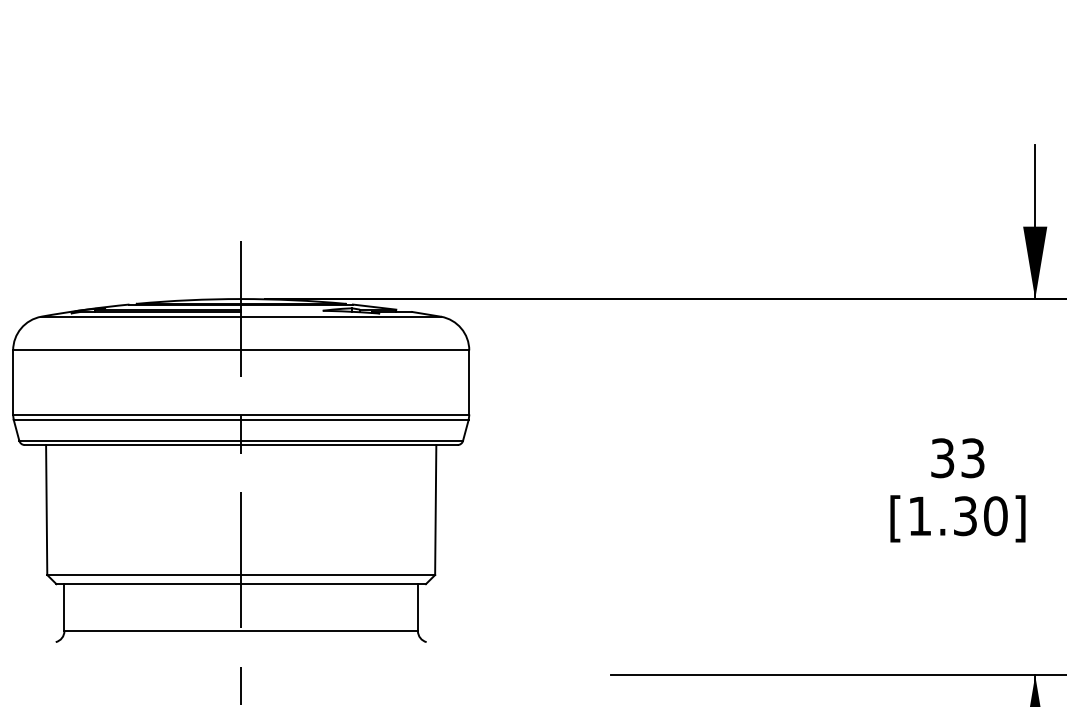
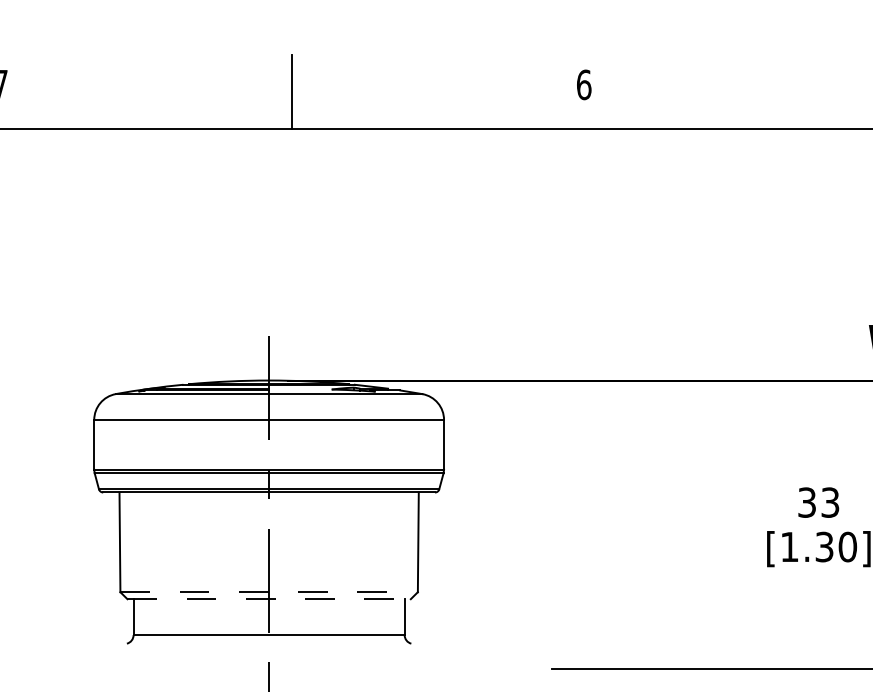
line: (241, 575) -> (269, 592), solid -> dashed
line: (241, 584) -> (269, 599), solid -> dashed

